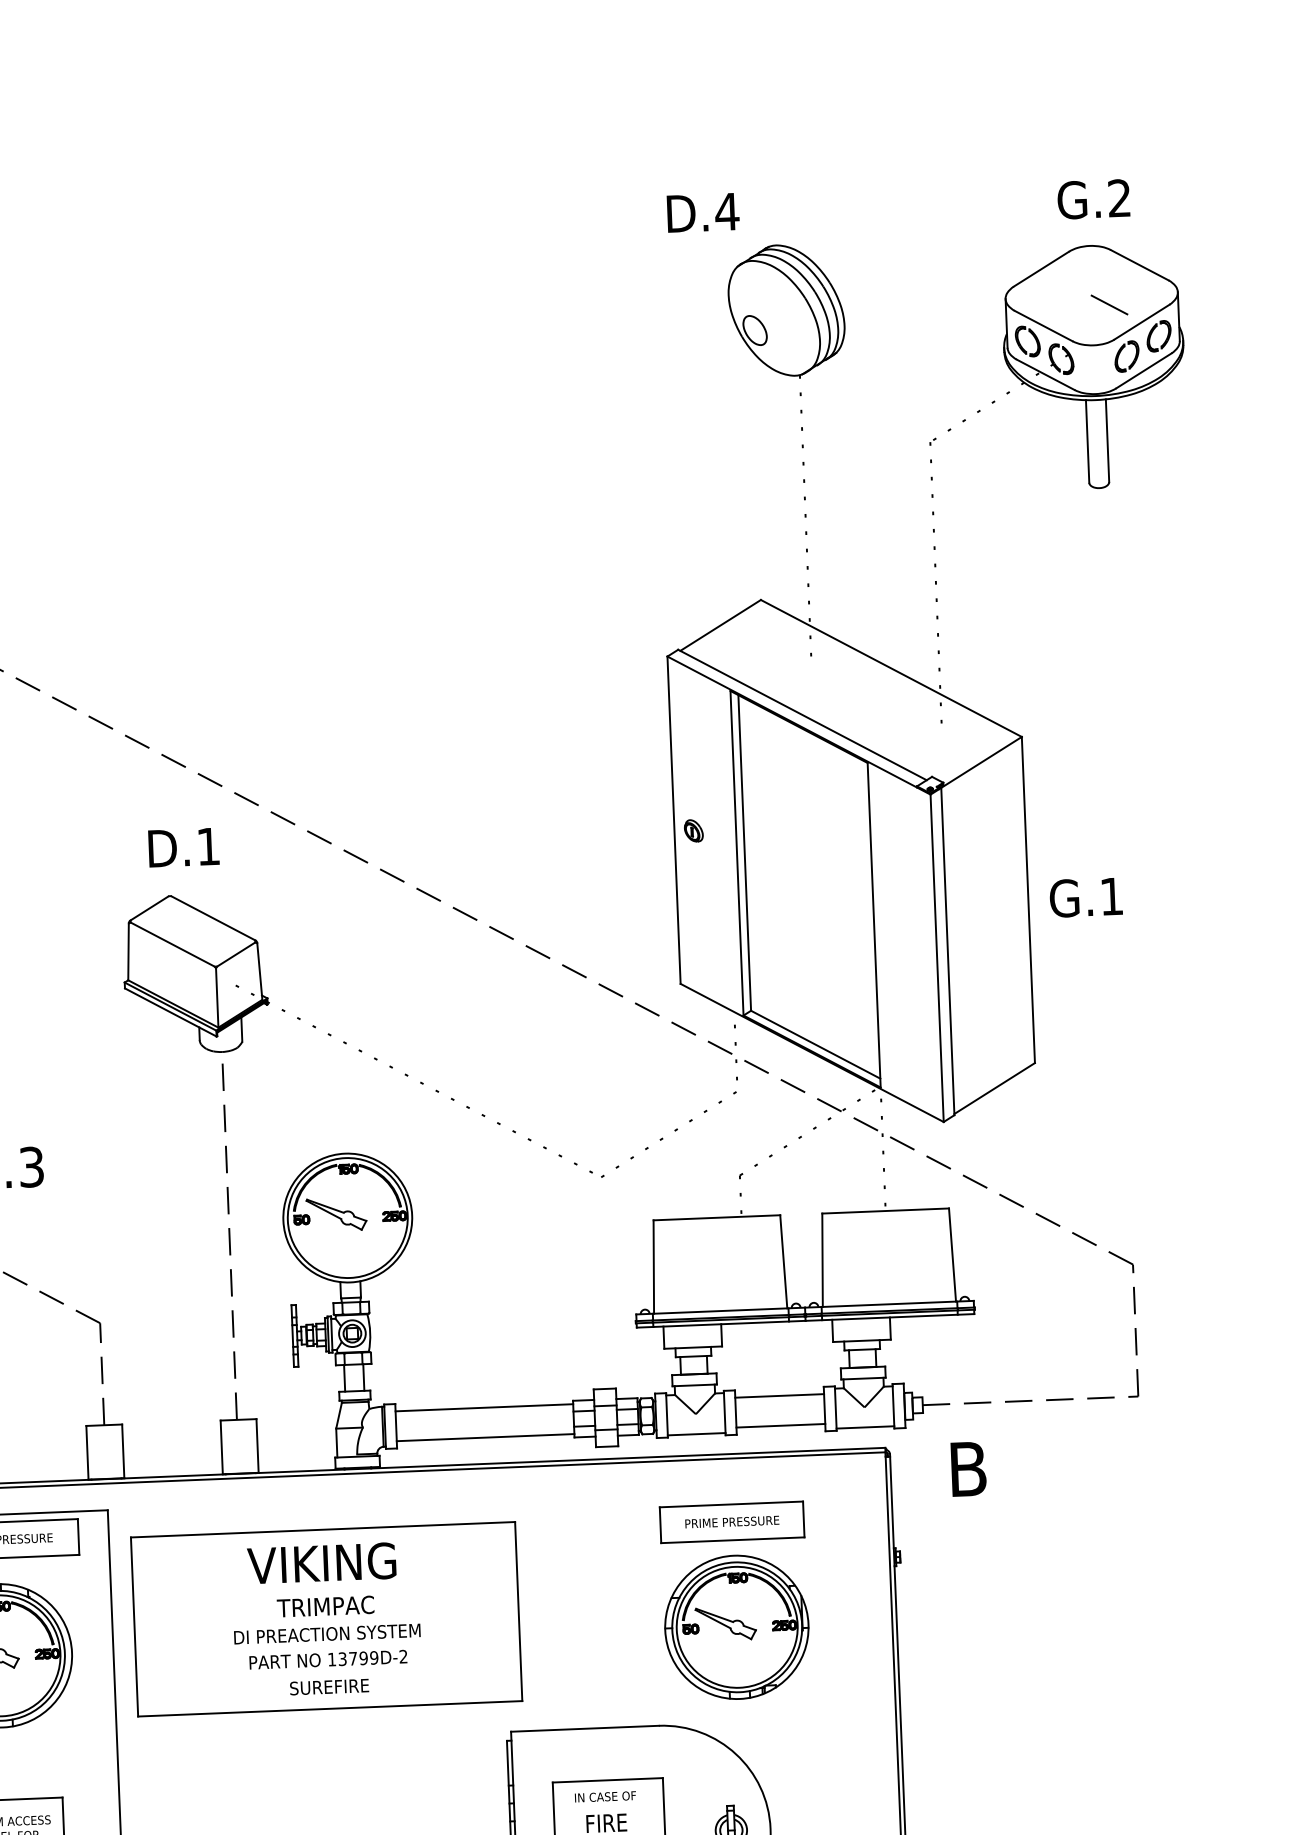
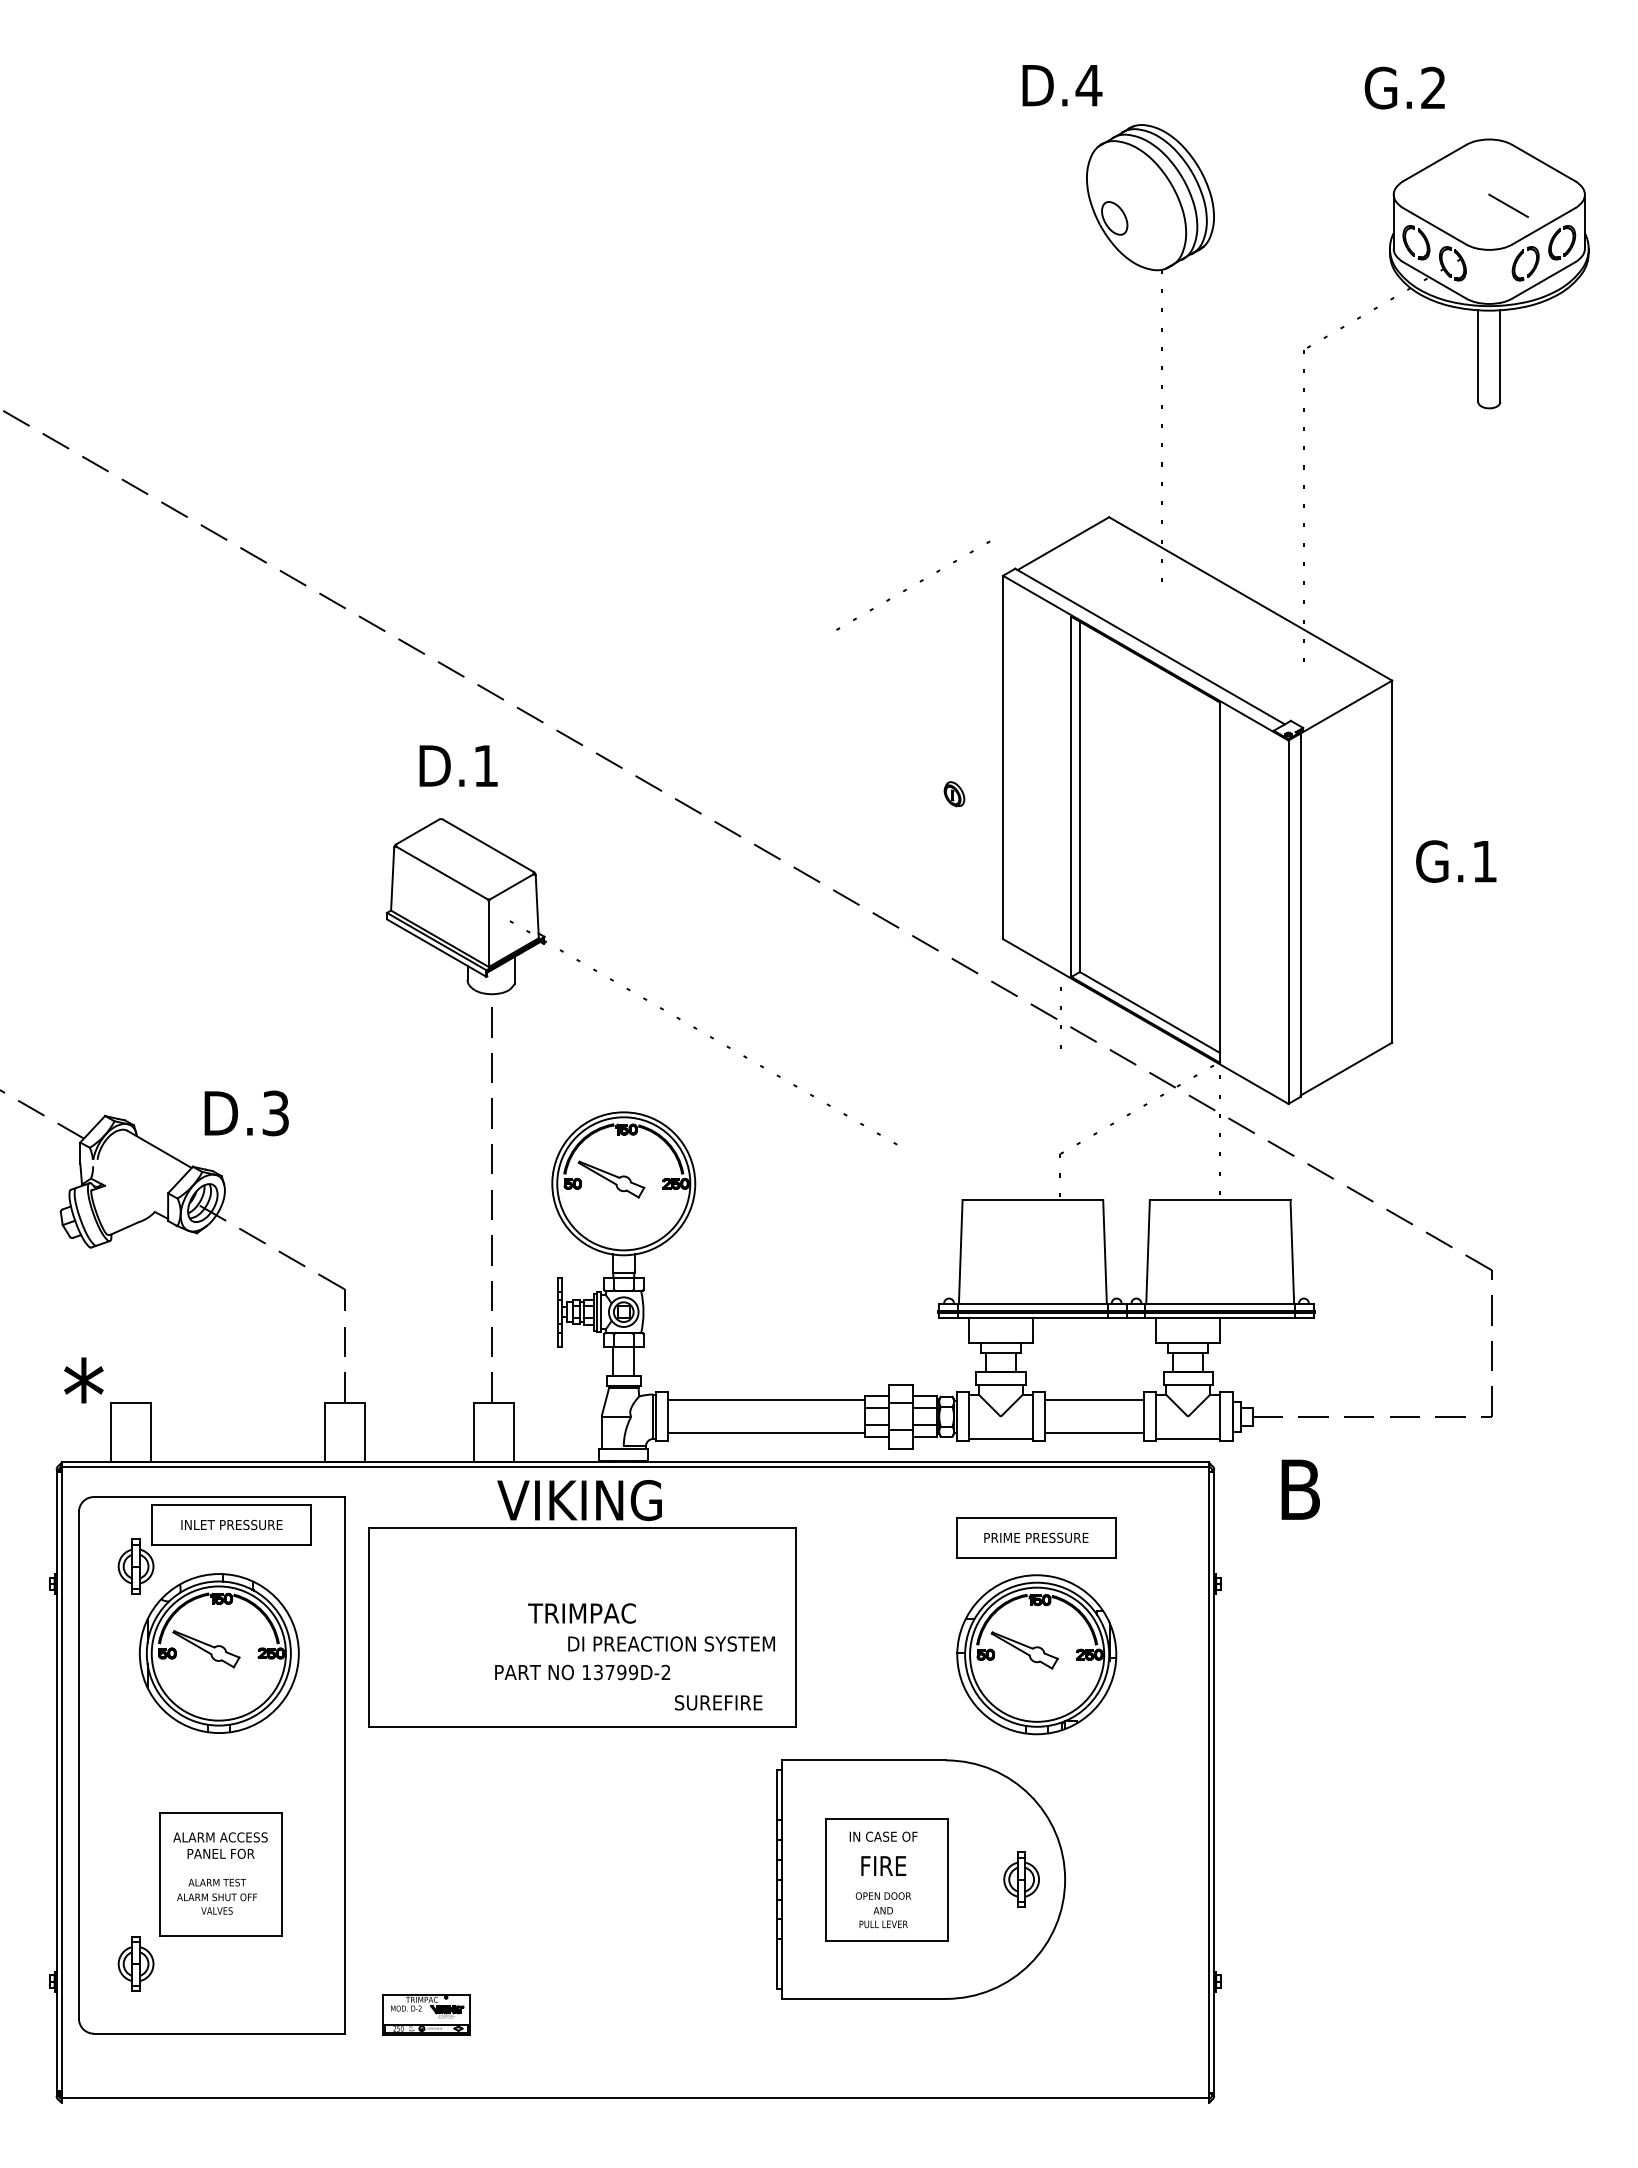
text: (1093, 198) -> (1404, 87), moved
part: (693, 831) -> (954, 794), moved
line: (674, 1130) -> (919, 581), moved
text: (321, 1563) -> (579, 1500), moved
text: (327, 1633) -> (671, 1643), moved
text: (329, 1686) -> (718, 1702), moved

